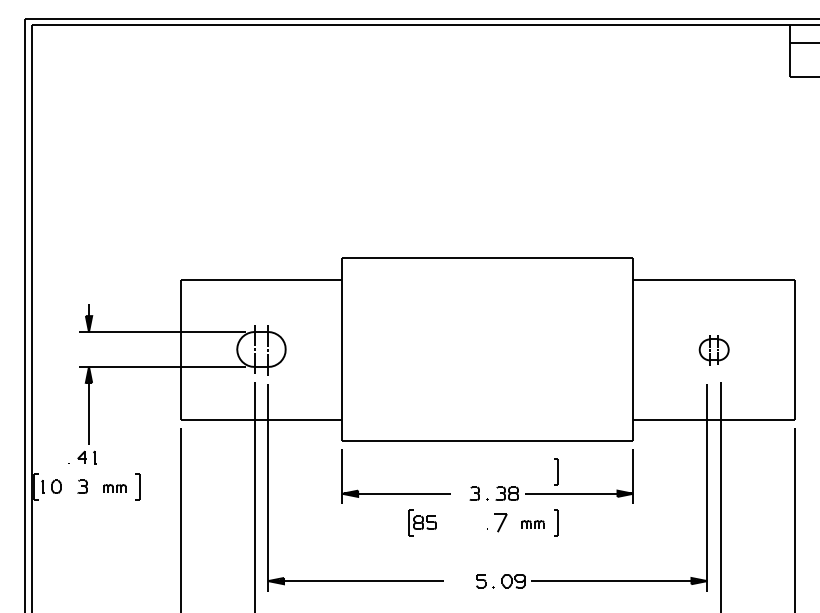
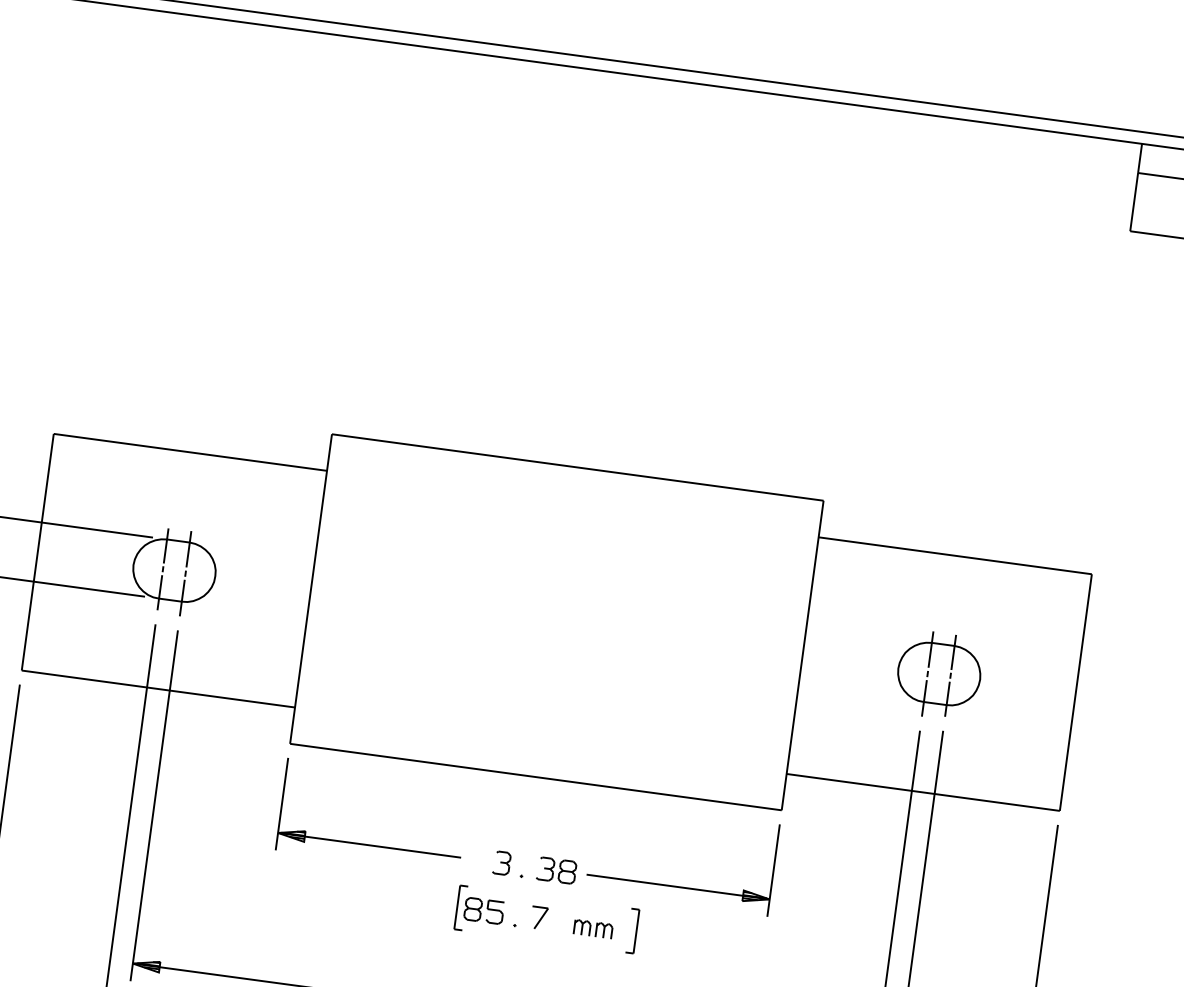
part: (714, 350) -> (939, 675), size x1.67
part: (556, 471) -> (645, 844), removed
part: (422, 522) -> (479, 909), moved
part: (500, 522) -> (538, 917), size x0.71

